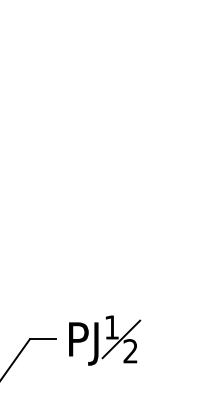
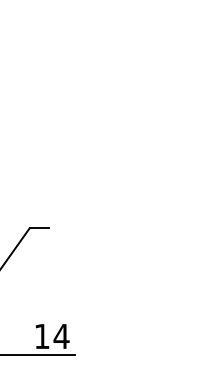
part: (105, 341) -> (84, 229), removed

